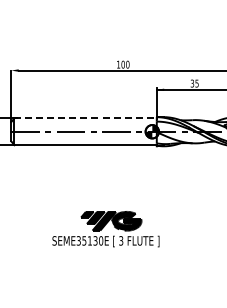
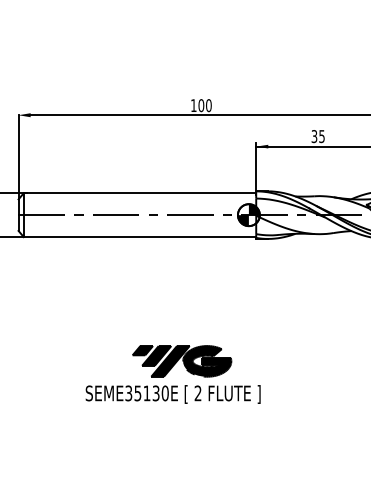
line: (86, 118) -> (141, 193), dashed -> solid
text: (121, 240) -> (198, 392), 3 -> 2

